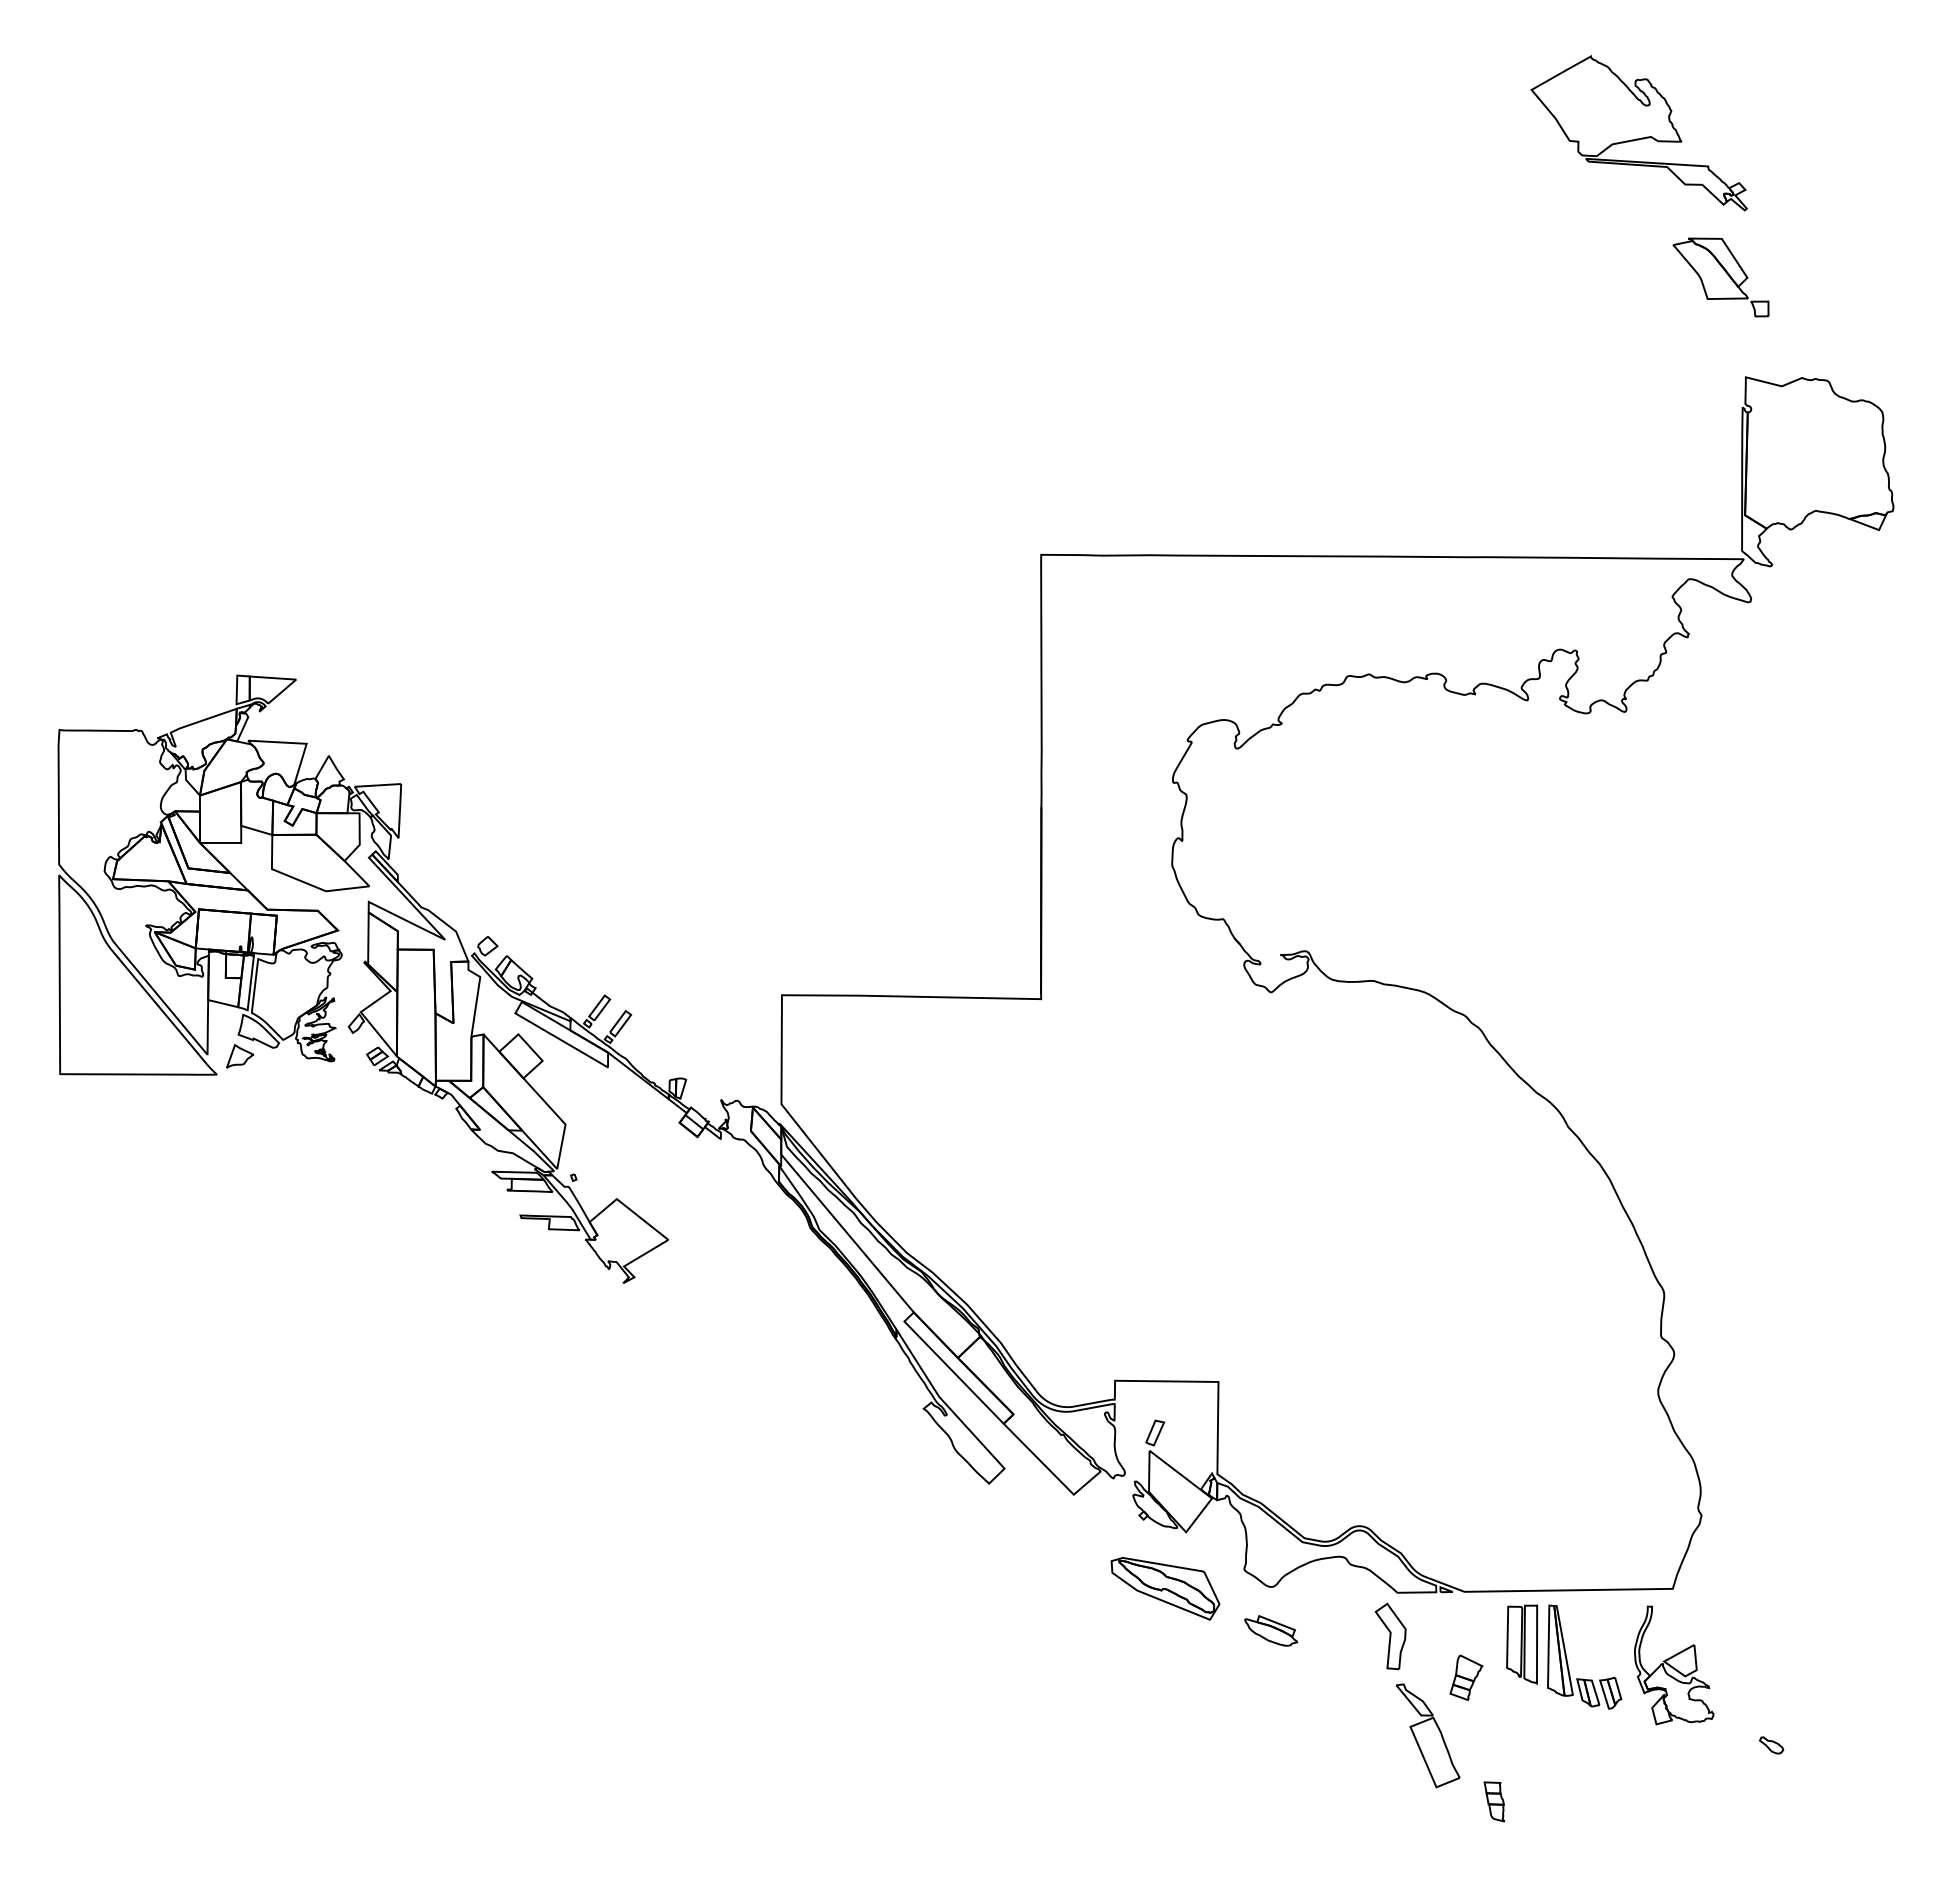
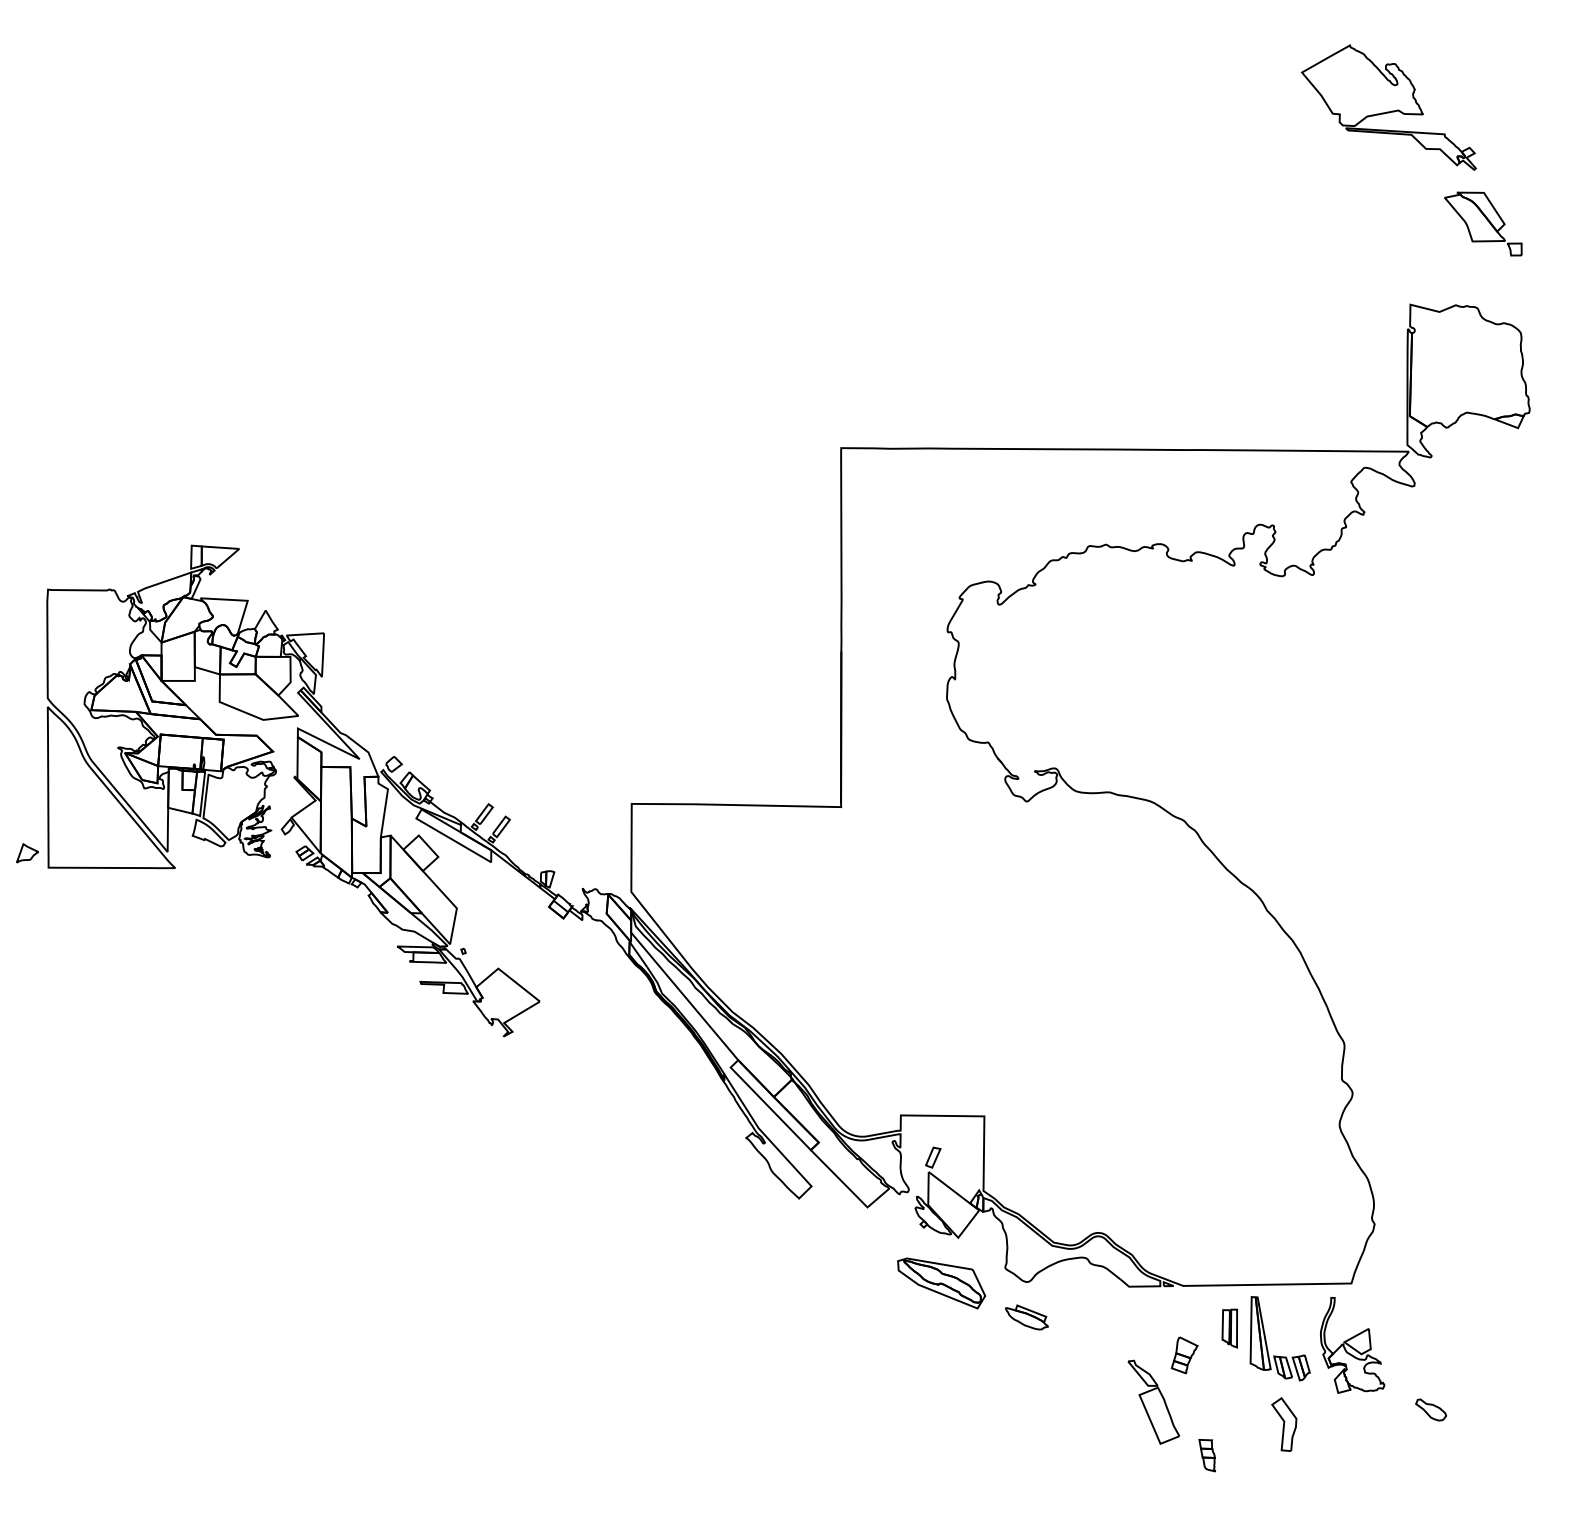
part: (1638, 133) -> (1388, 107), moved
part: (1720, 277) -> (1482, 224), moved
part: (239, 1056) -> (27, 853), moved
part: (1390, 1636) -> (1284, 1424), moved
part: (1522, 1644) -> (1230, 1328), size x0.6
part: (1771, 1745) -> (1431, 1410), size x1.6

